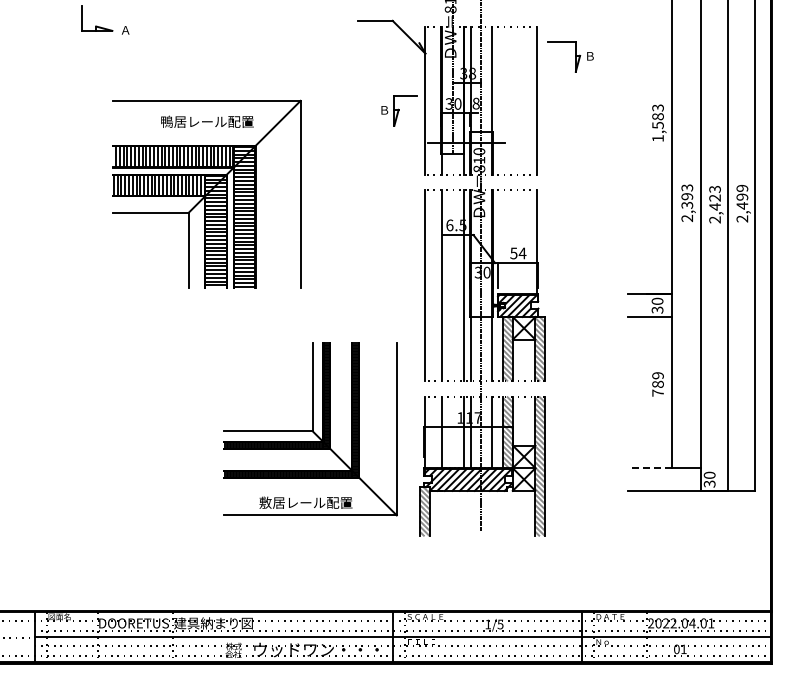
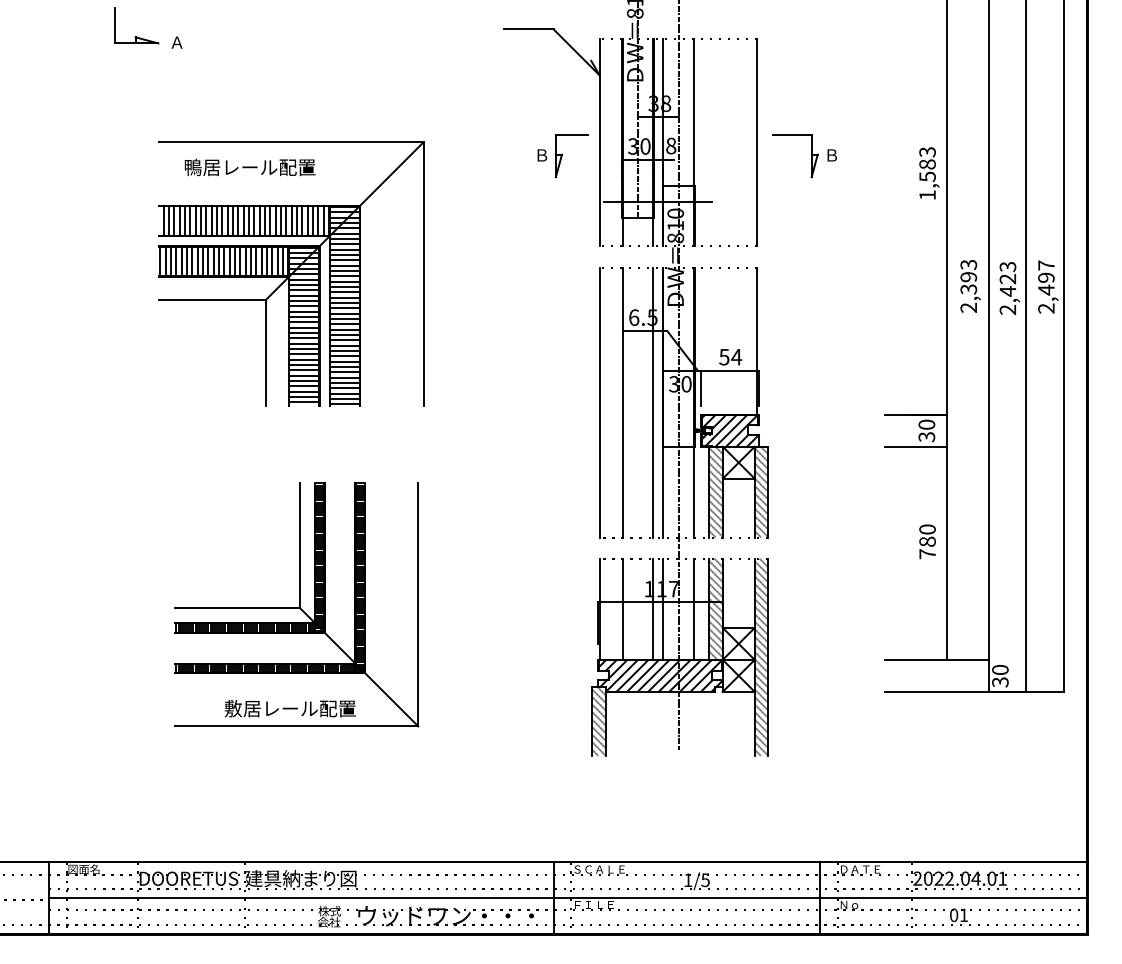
part: (570, 56) -> (804, 155), moved
text: (207, 121) -> (250, 166), moved
text: (742, 187) -> (1046, 264), 2,499 -> 2,497
text: (657, 375) -> (926, 529), 789 -> 780
part: (310, 429) -> (296, 605), moved
line: (649, 468) -> (915, 660), dashed -> solid

